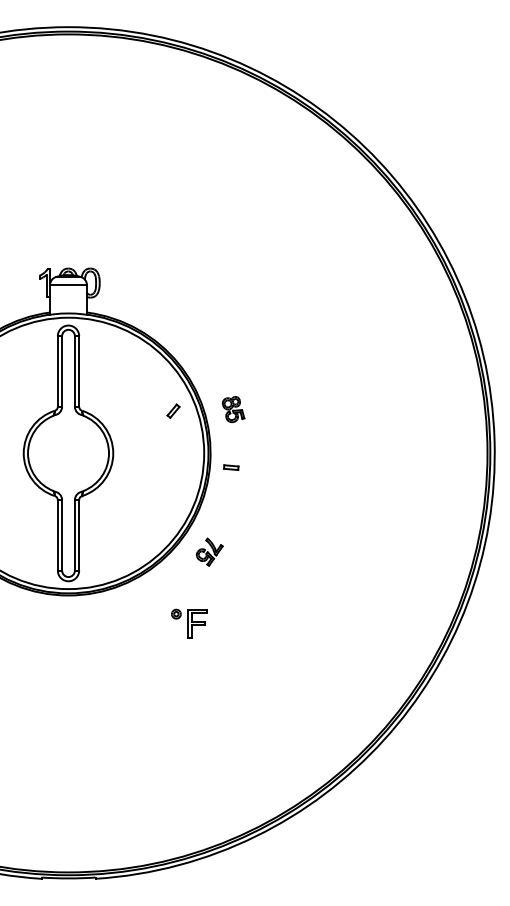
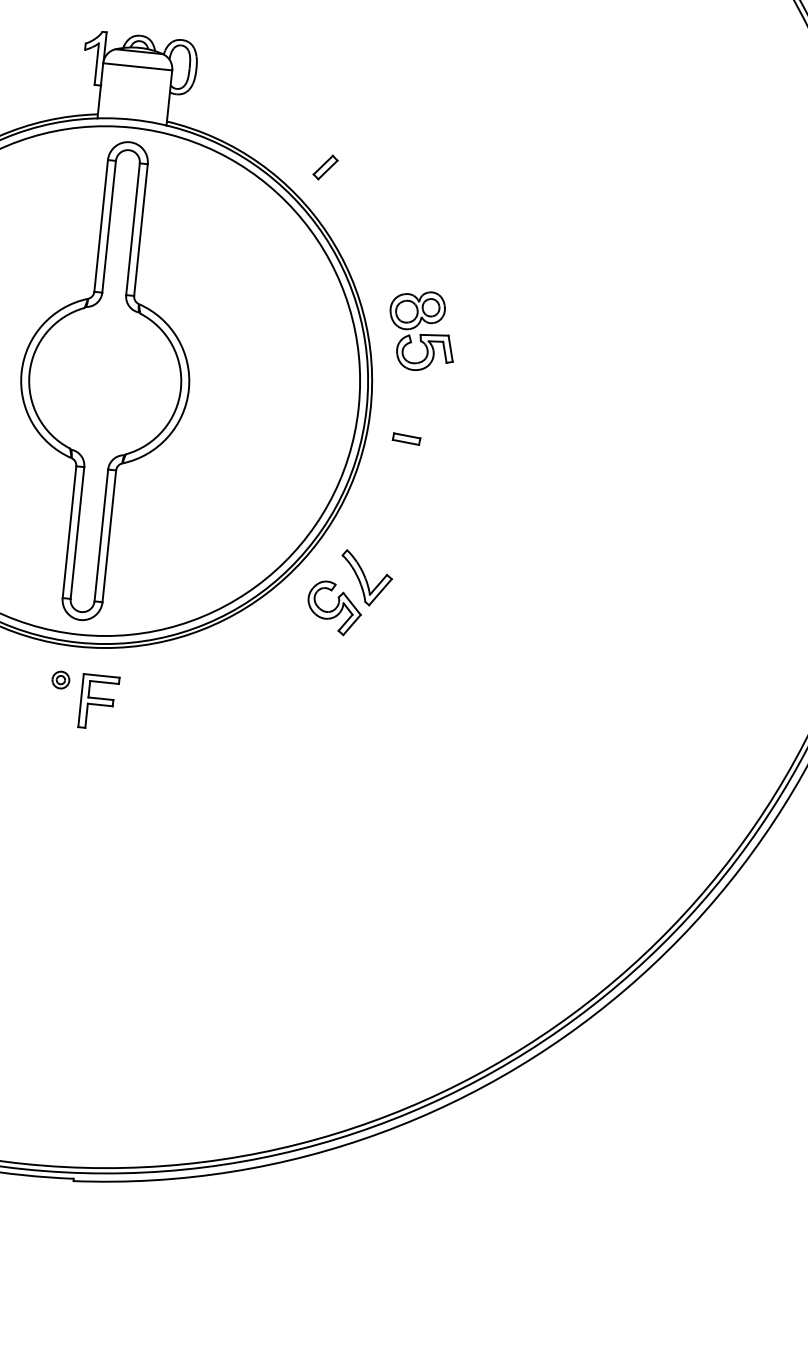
part: (233, 409) -> (421, 330), size x1.67
part: (173, 410) -> (325, 166), moved
part: (209, 551) -> (349, 591), size x1.67
part: (189, 623) -> (83, 700), moved

